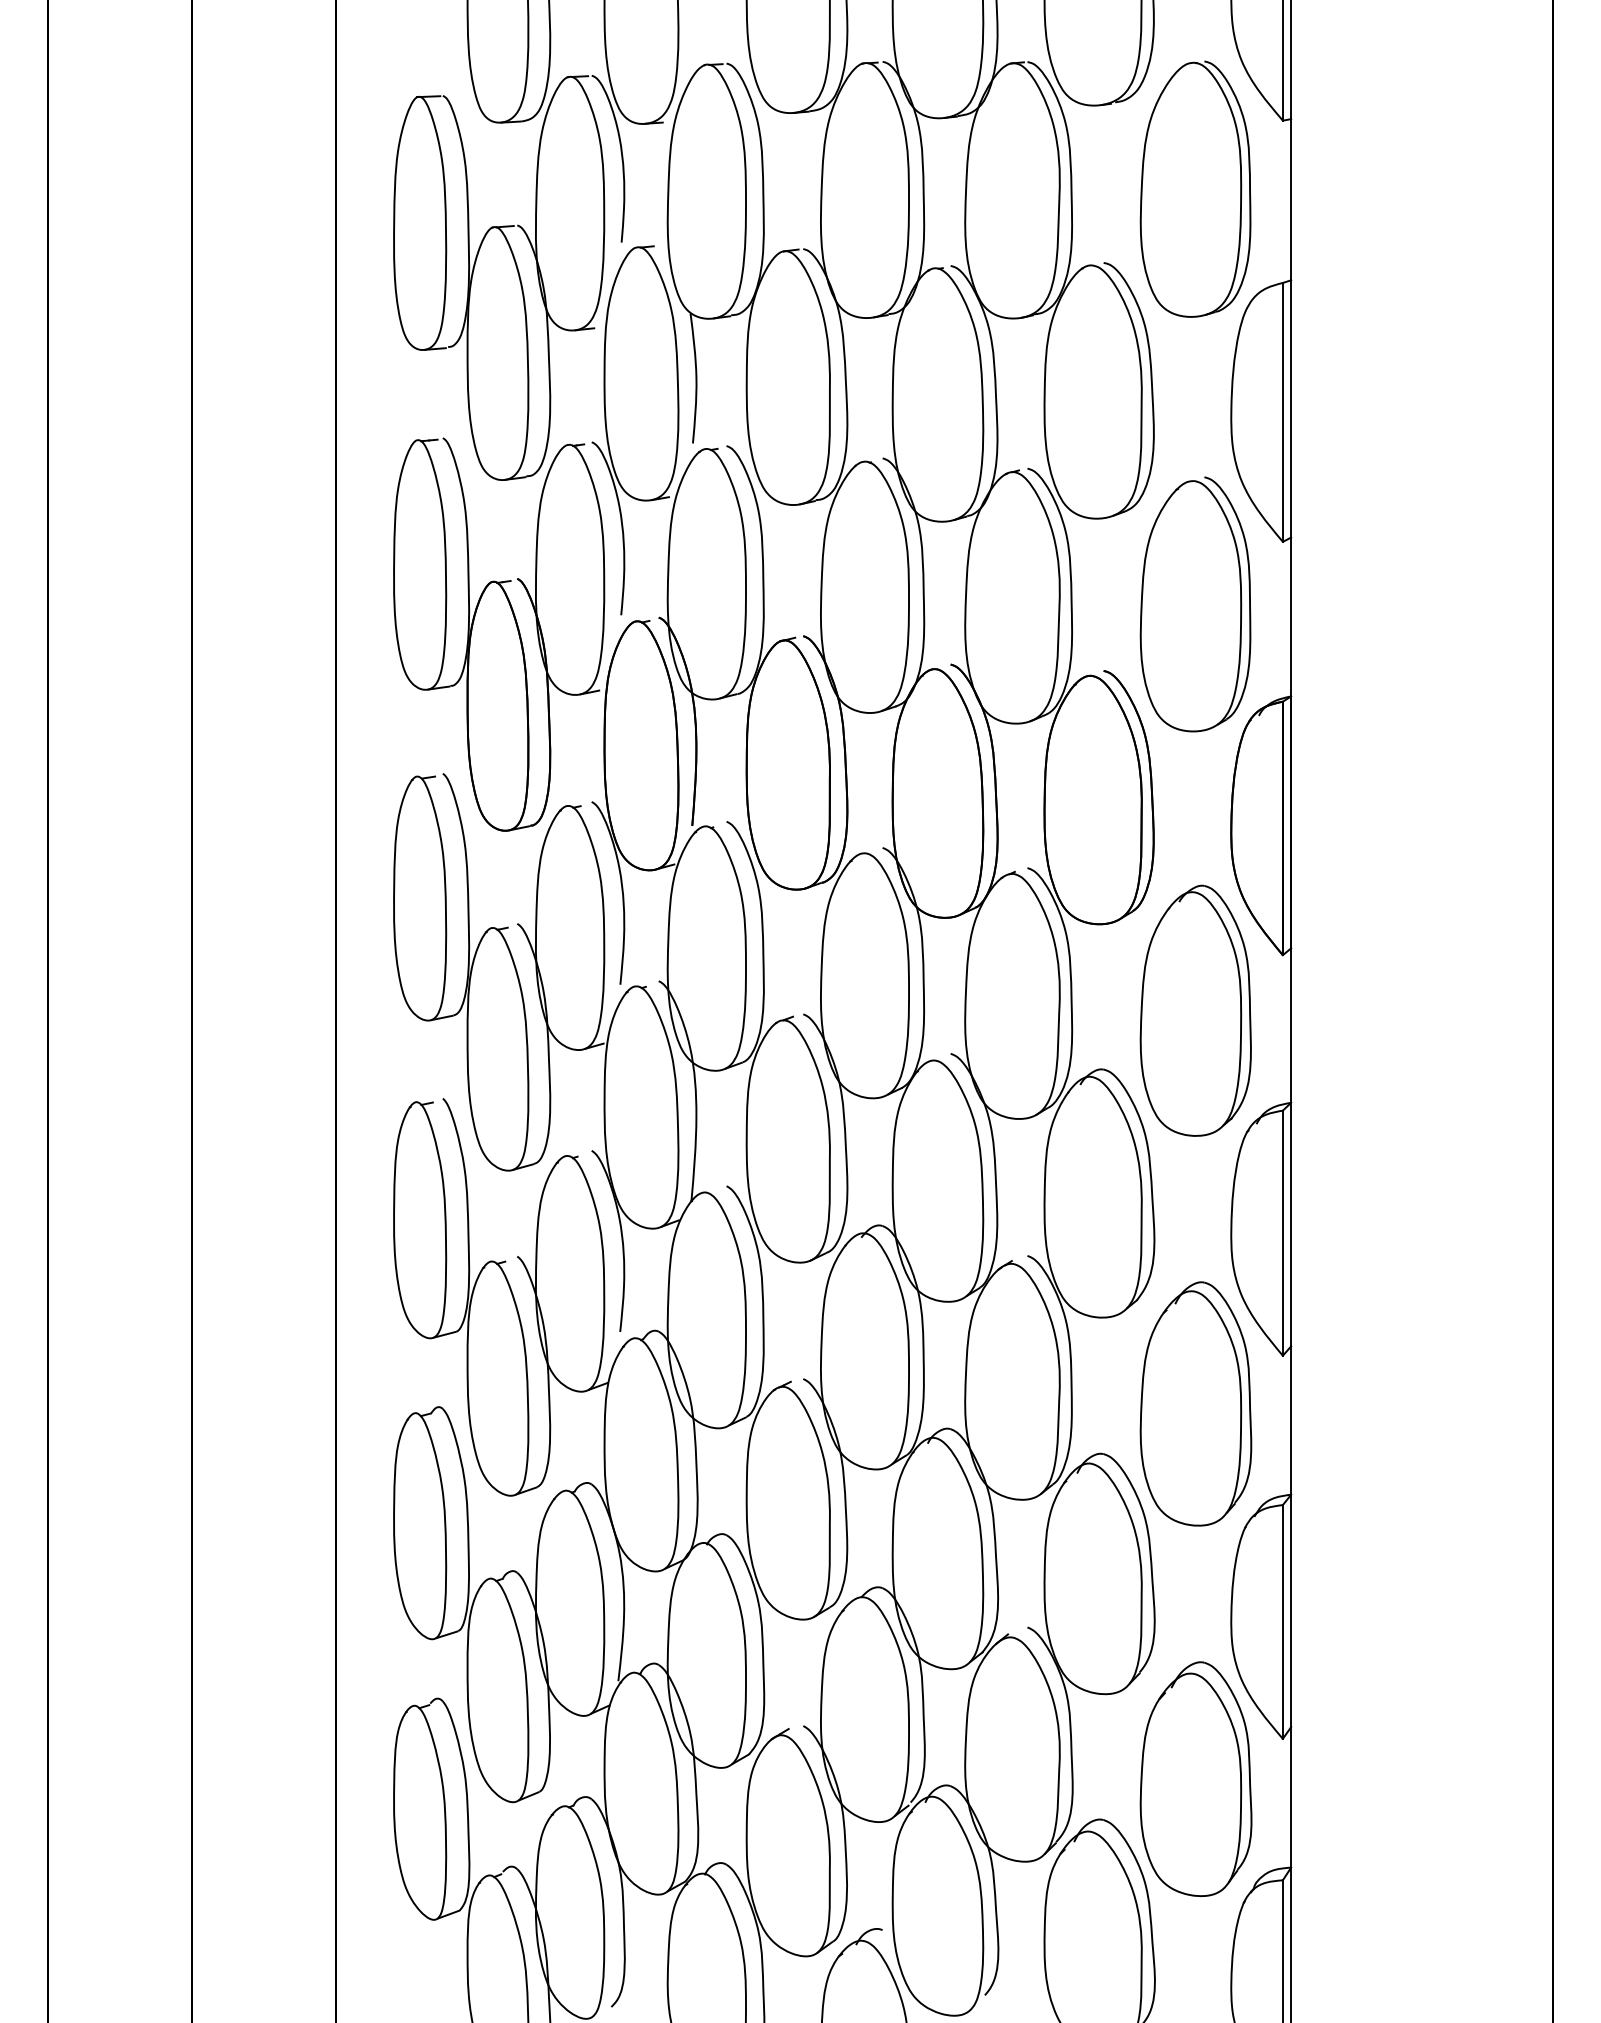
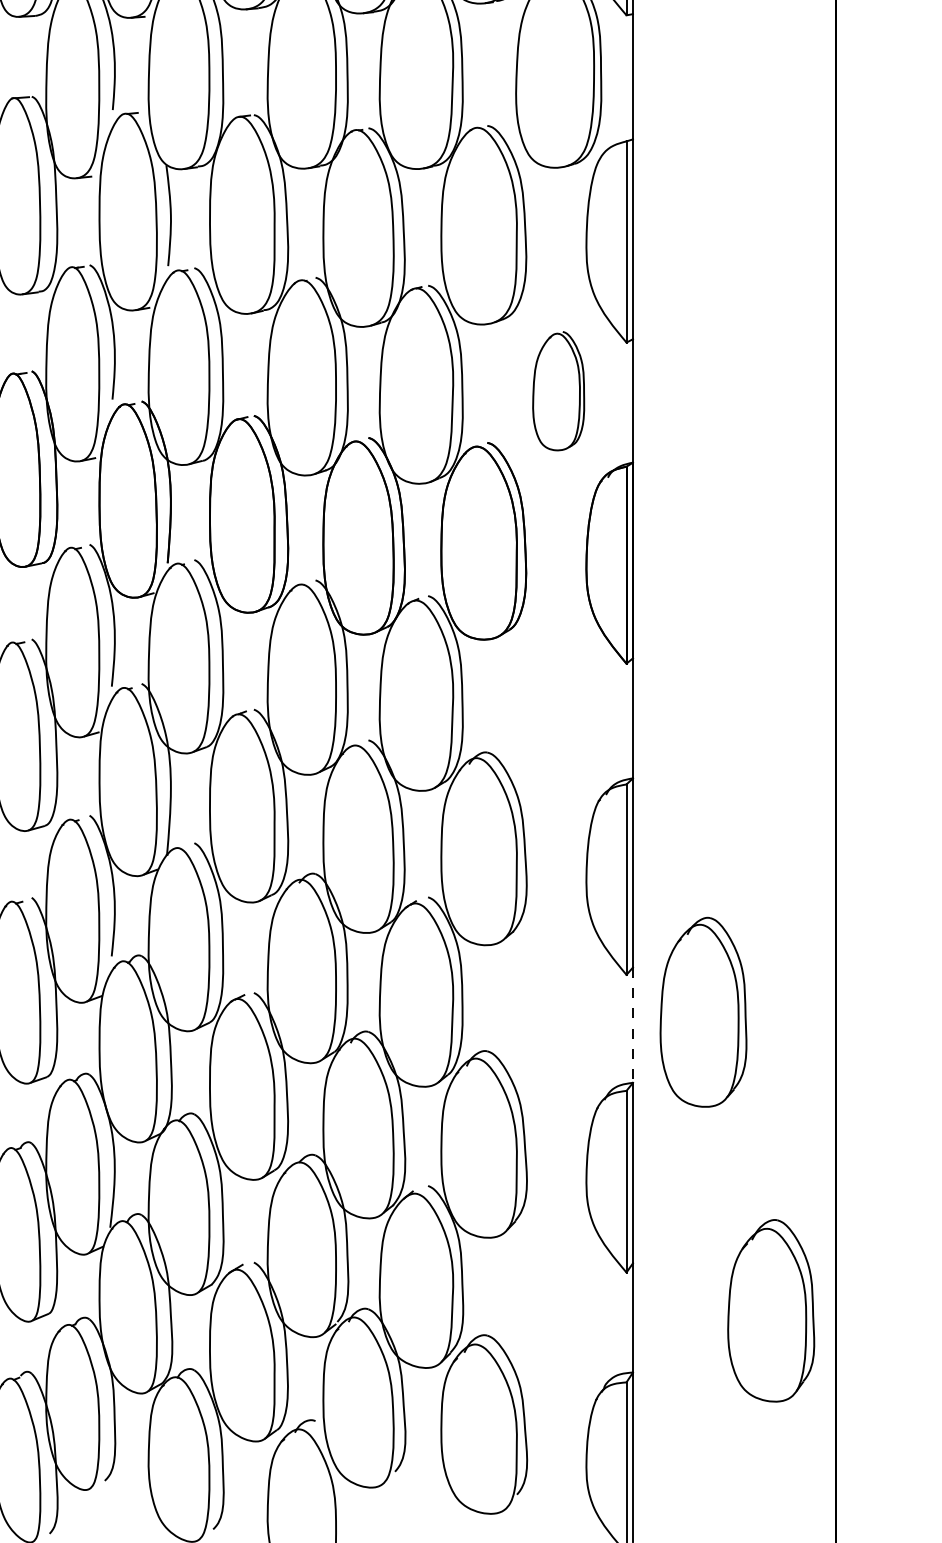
part: (1195, 604) -> (558, 391), size x0.6
part: (1195, 1010) -> (558, 706), removed
part: (1195, 1403) -> (703, 1011), moved
line: (1291, 1421) -> (633, 1025), solid -> dashed
part: (1195, 1778) -> (770, 1310), moved

